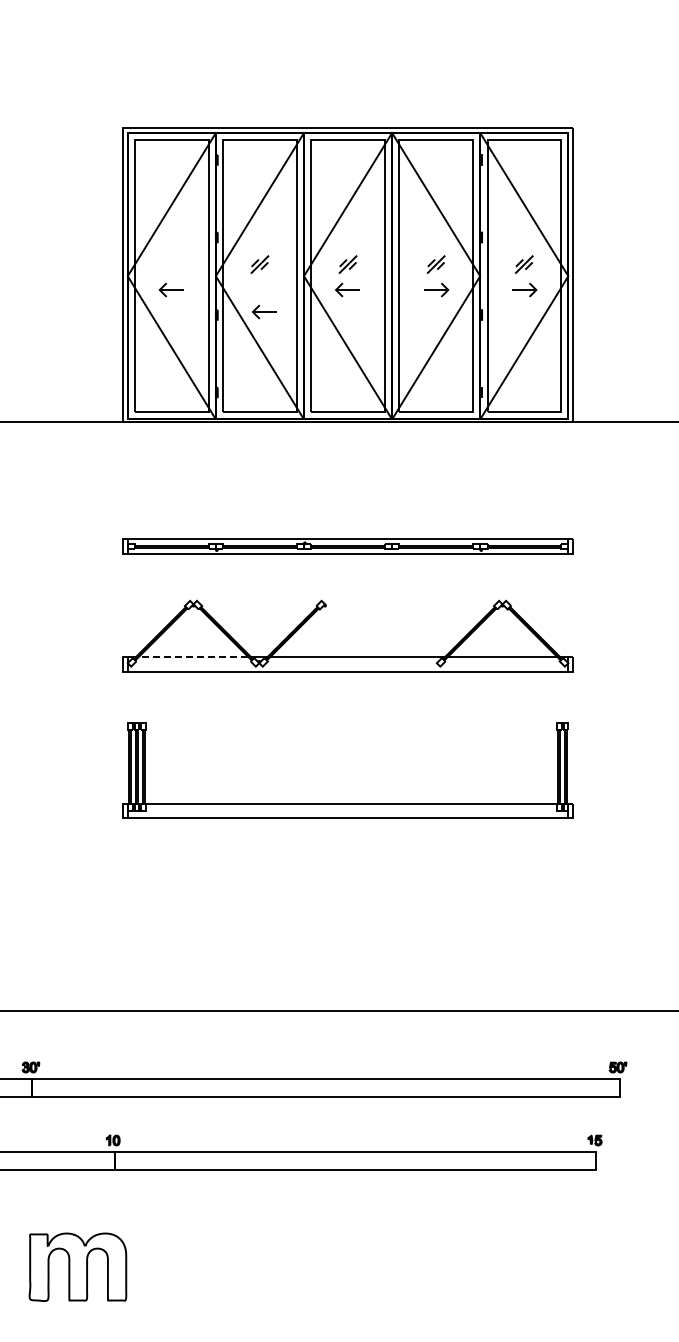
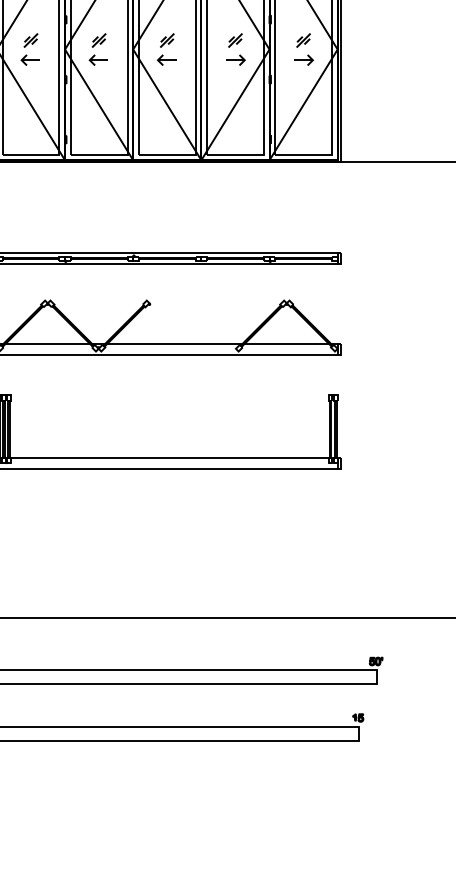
part: (171, 264) -> (30, 40), added
part: (264, 311) -> (98, 59), moved
line: (193, 656) -> (47, 343), dashed -> solid

